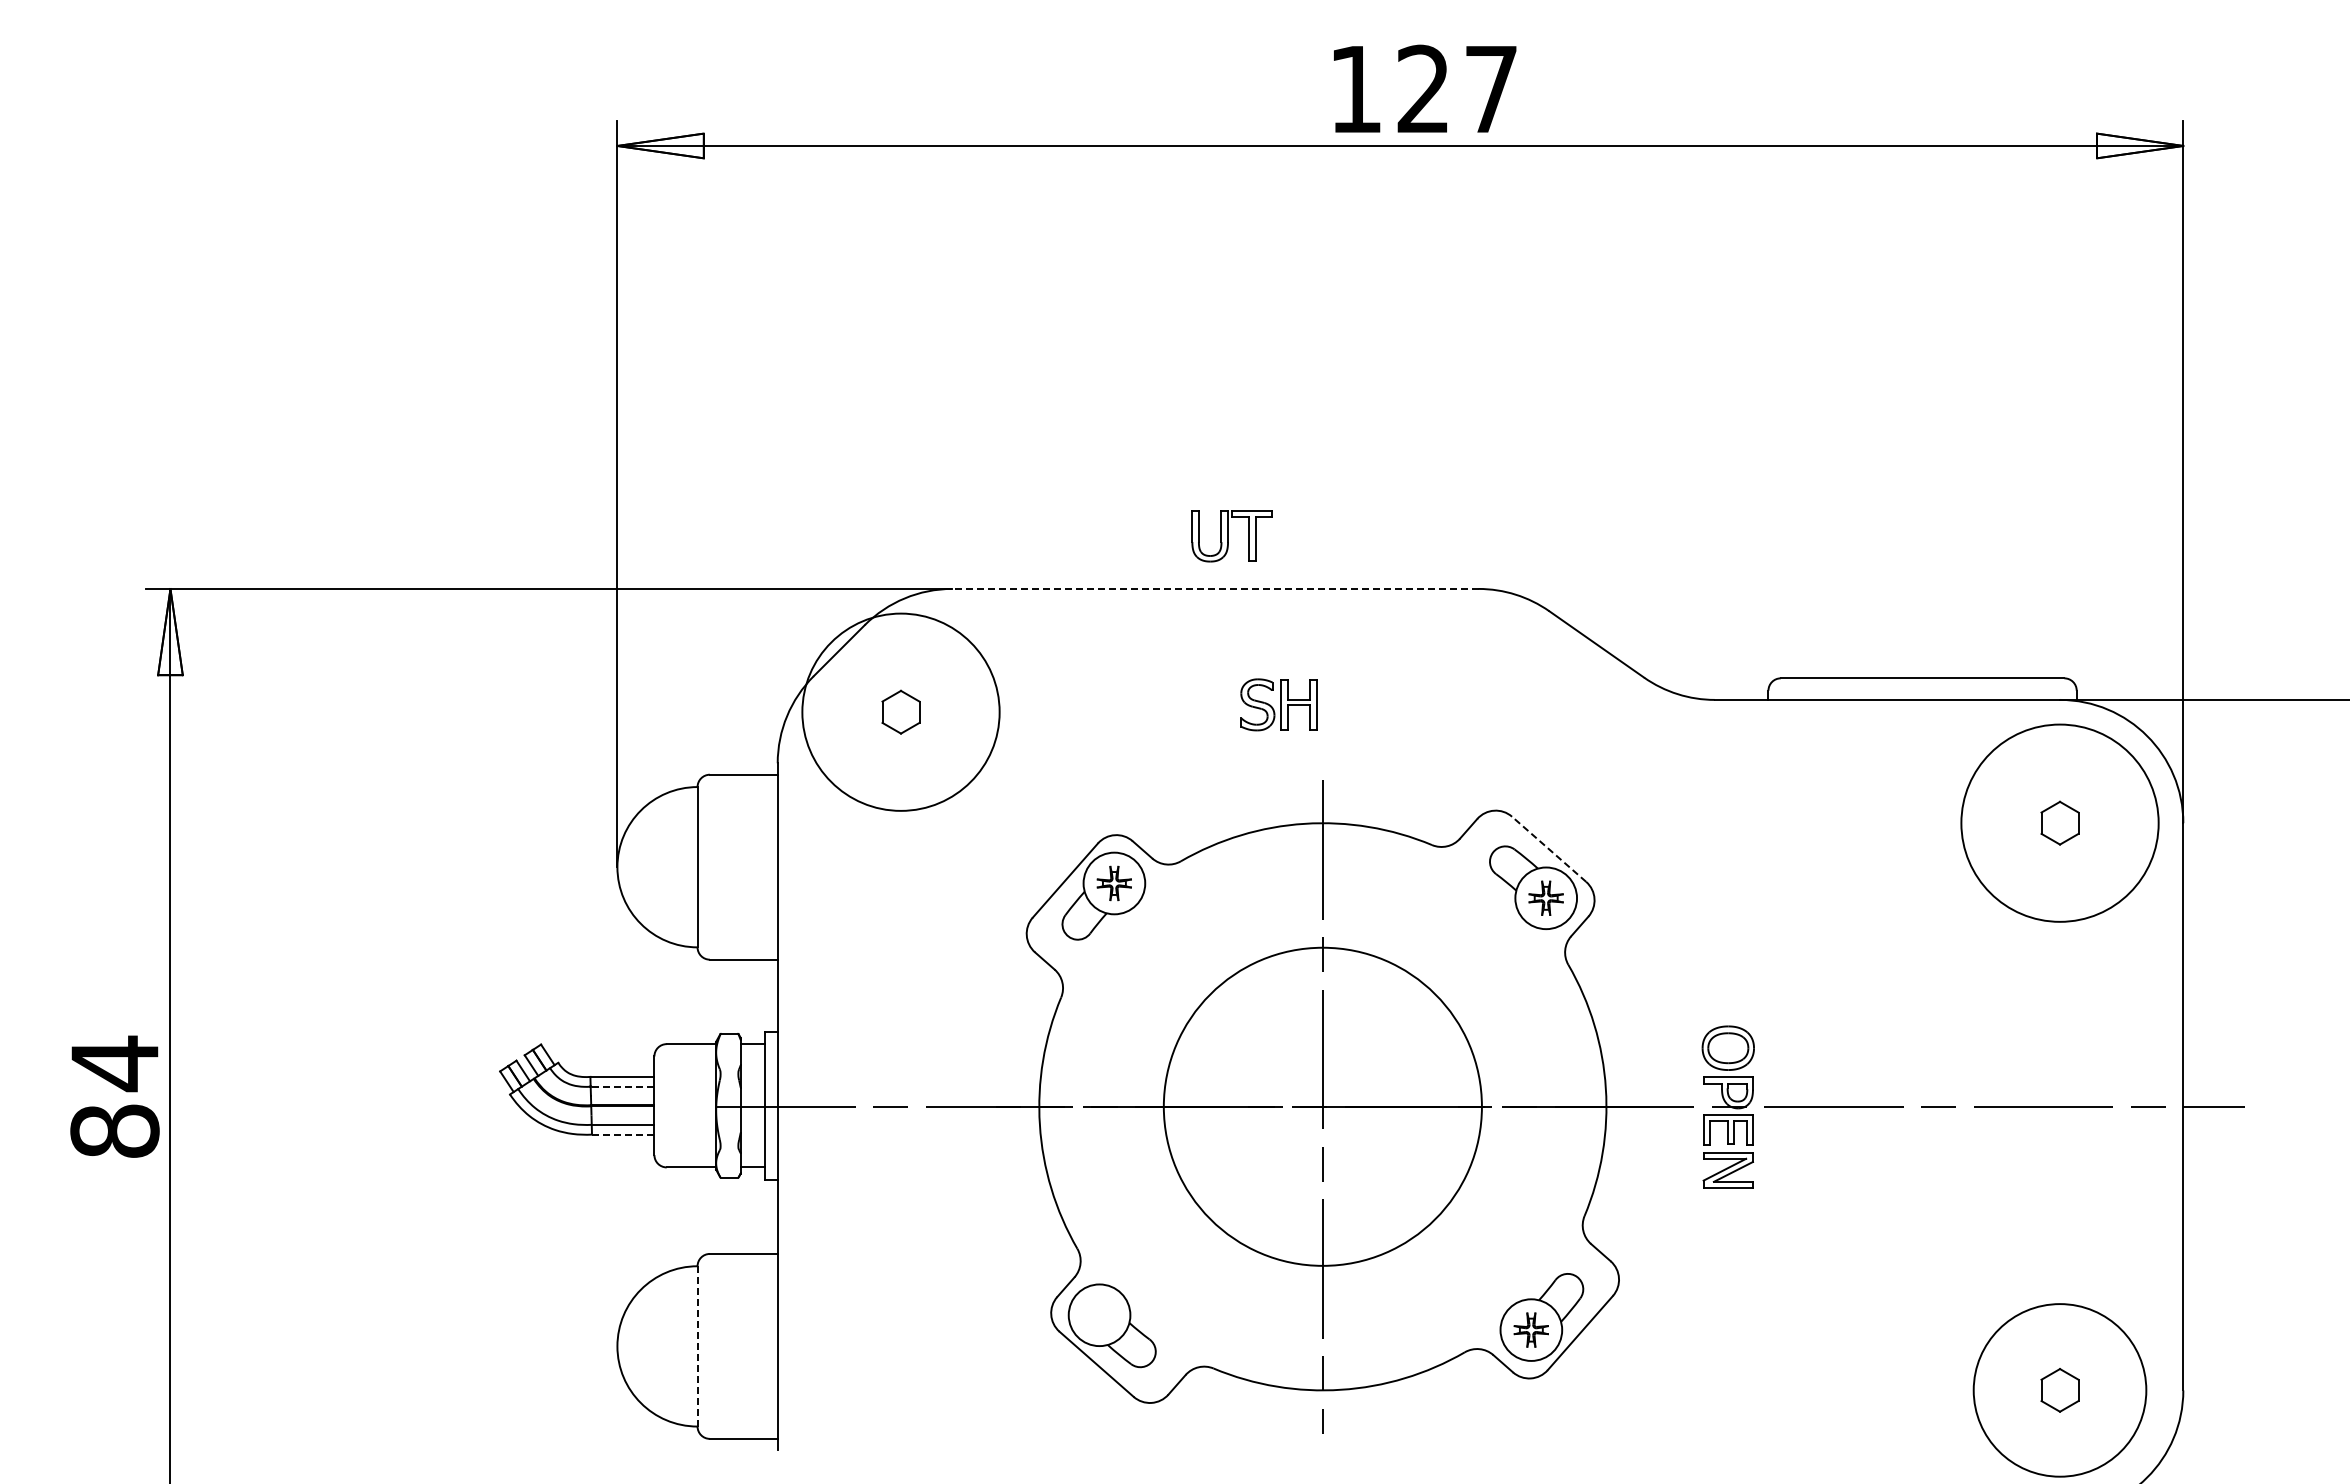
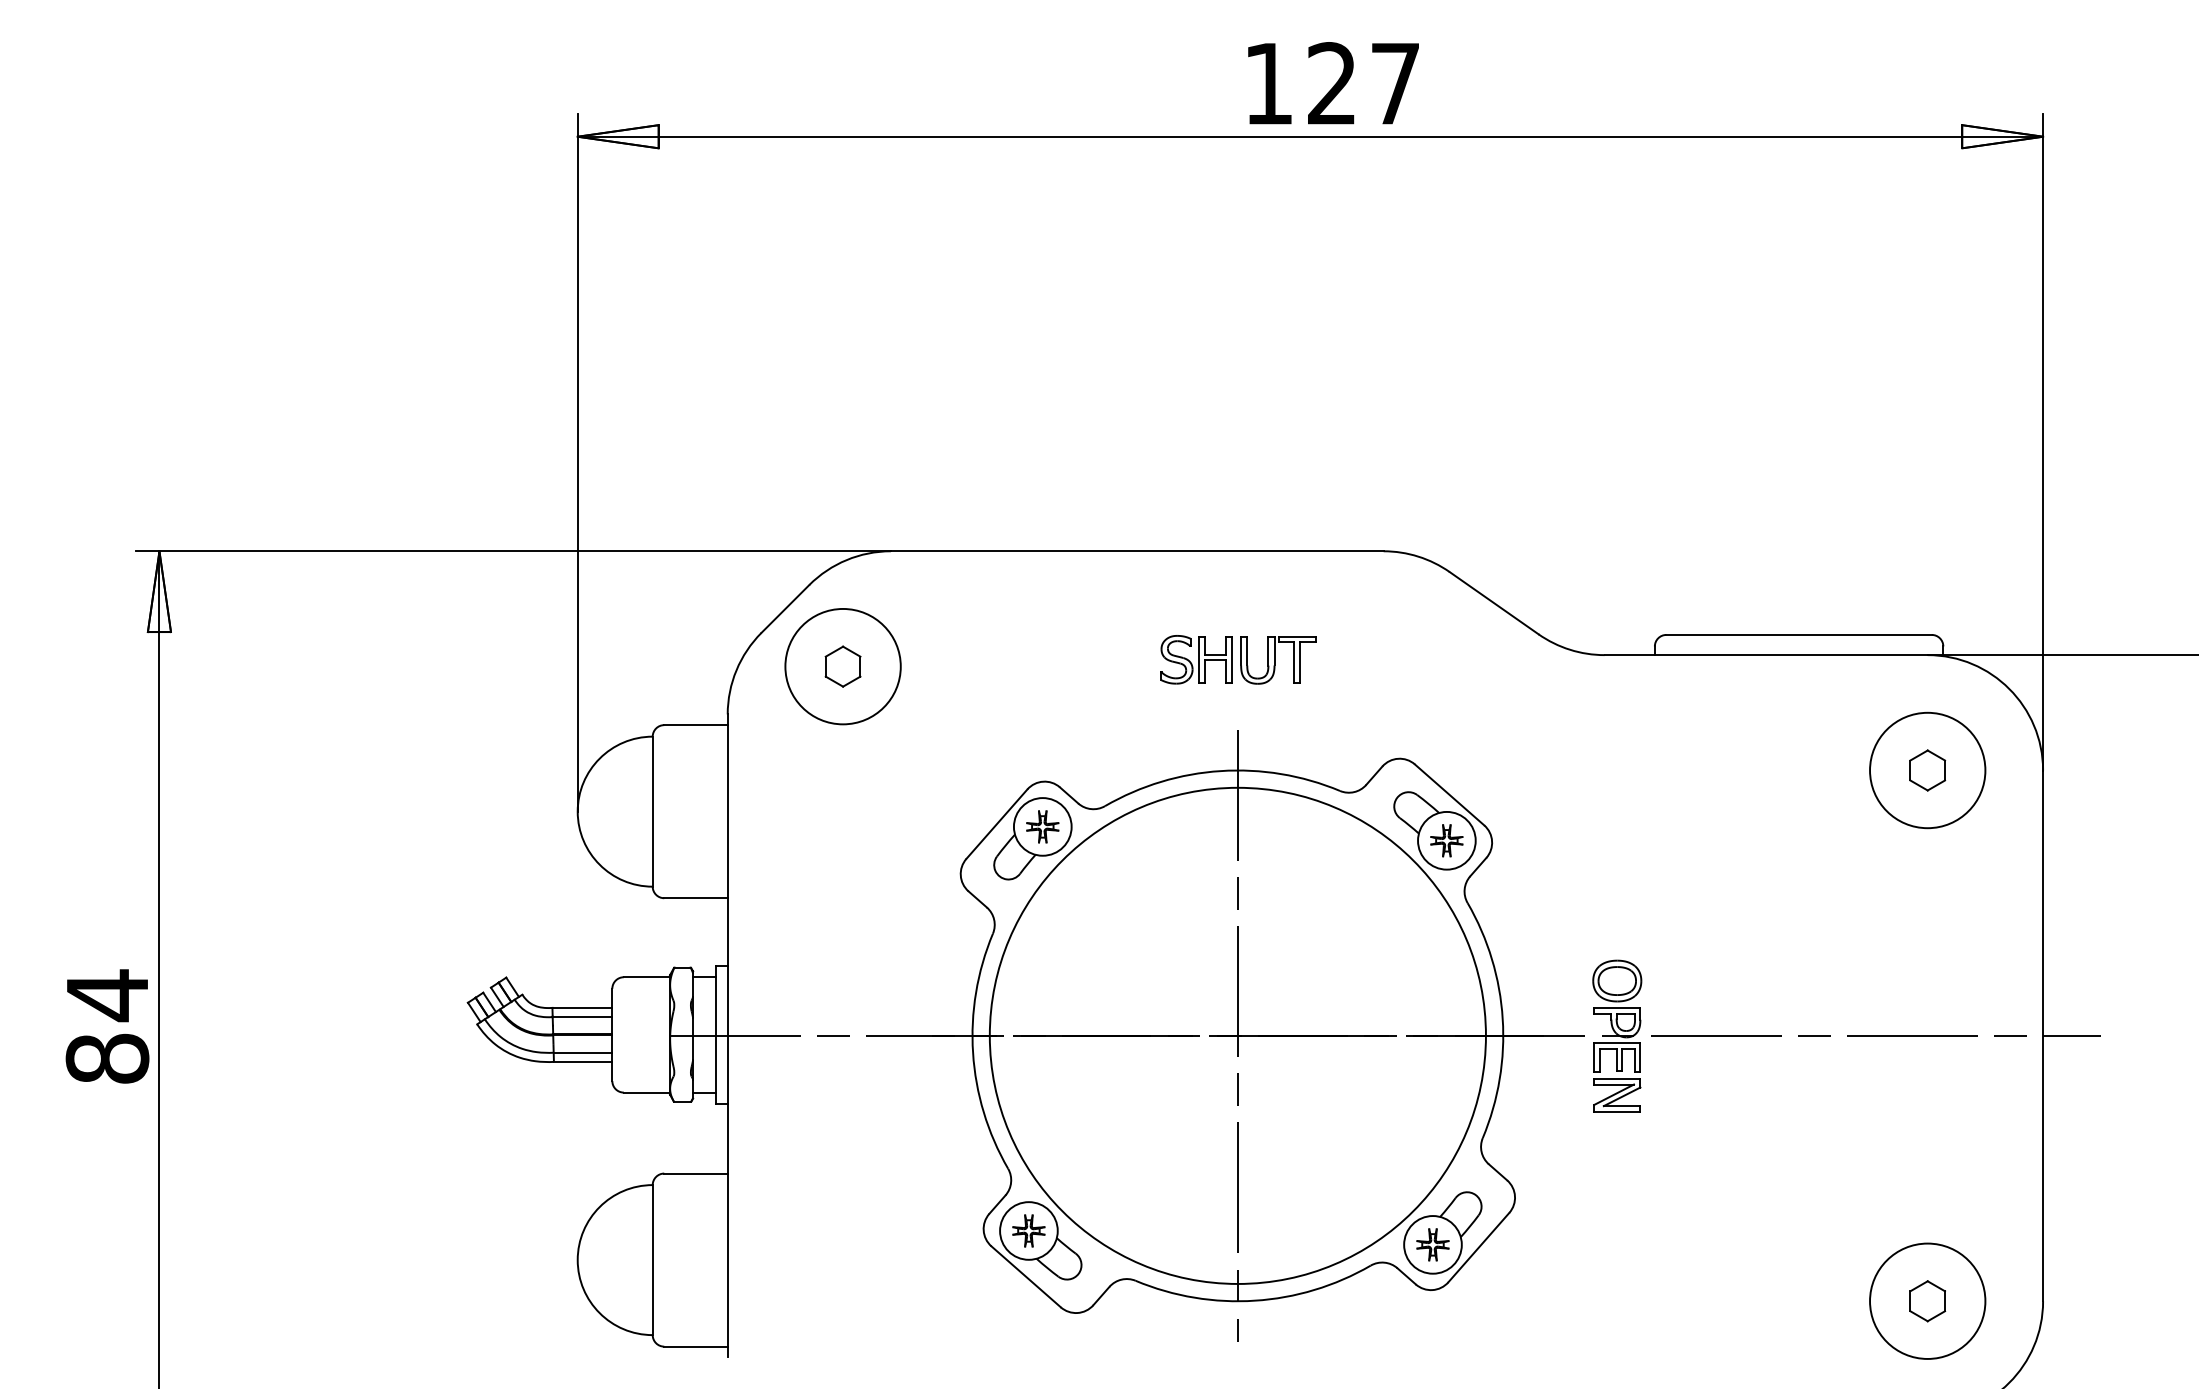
part: (1231, 536) -> (1277, 660), moved
line: (1214, 588) -> (1136, 550), dashed -> solid
circle: (900, 711) -> (842, 665), size x0.62
circle: (2059, 822) -> (1927, 769), size x0.62
line: (1548, 848) -> (1449, 794), dashed -> solid
line: (622, 1086) -> (582, 1016), dashed -> solid
circle: (1322, 1106) -> (1237, 1035), size x1.67
line: (622, 1134) -> (582, 1061), dashed -> solid
part: (1099, 1314) -> (1028, 1230), added
line: (697, 1345) -> (652, 1259), dashed -> solid
circle: (2059, 1390) -> (1927, 1301), size x0.71

